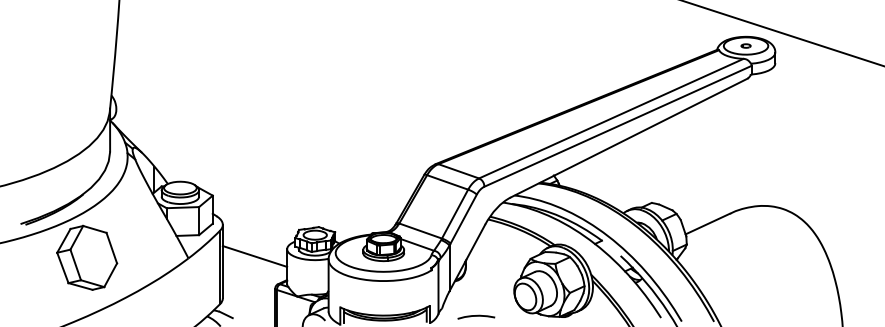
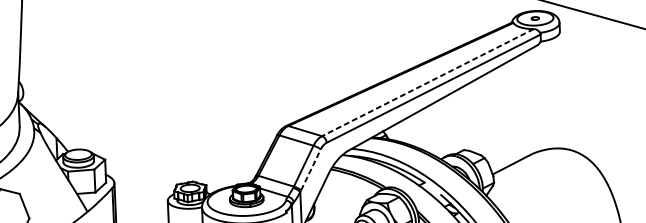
line: (610, 118) -> (427, 82), solid -> dashed
line: (463, 219) -> (310, 170), solid -> dashed
line: (254, 256) -> (141, 207), removed

